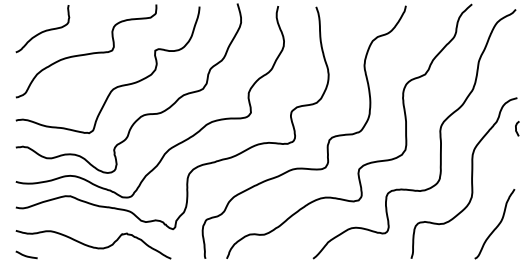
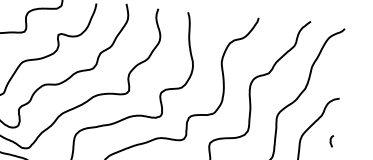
curve: (516, 128) -> (331, 140), moved

